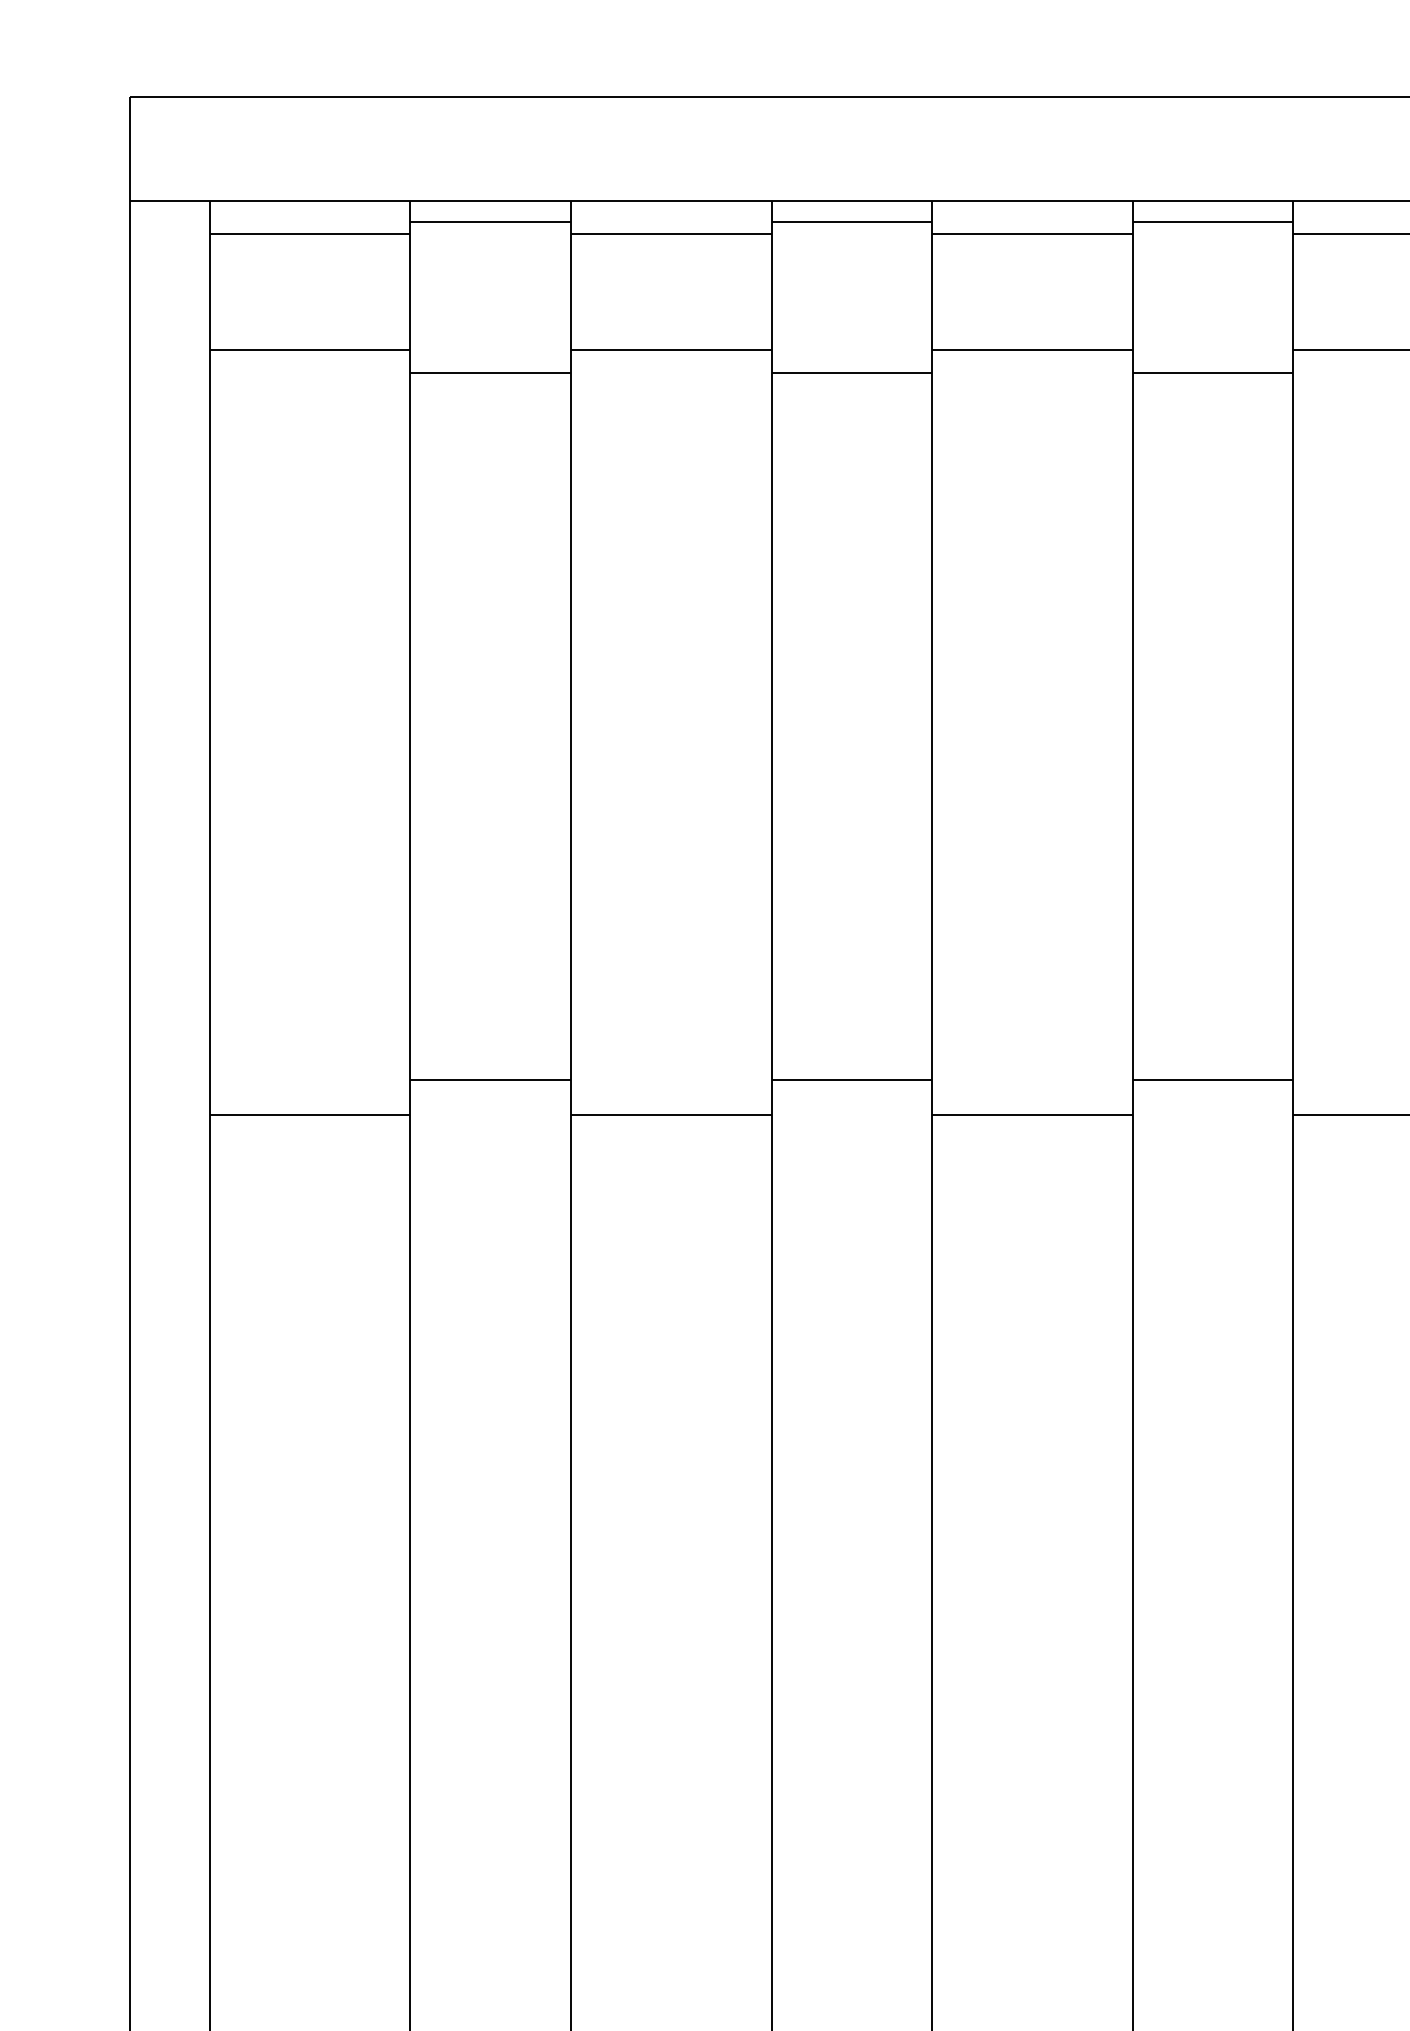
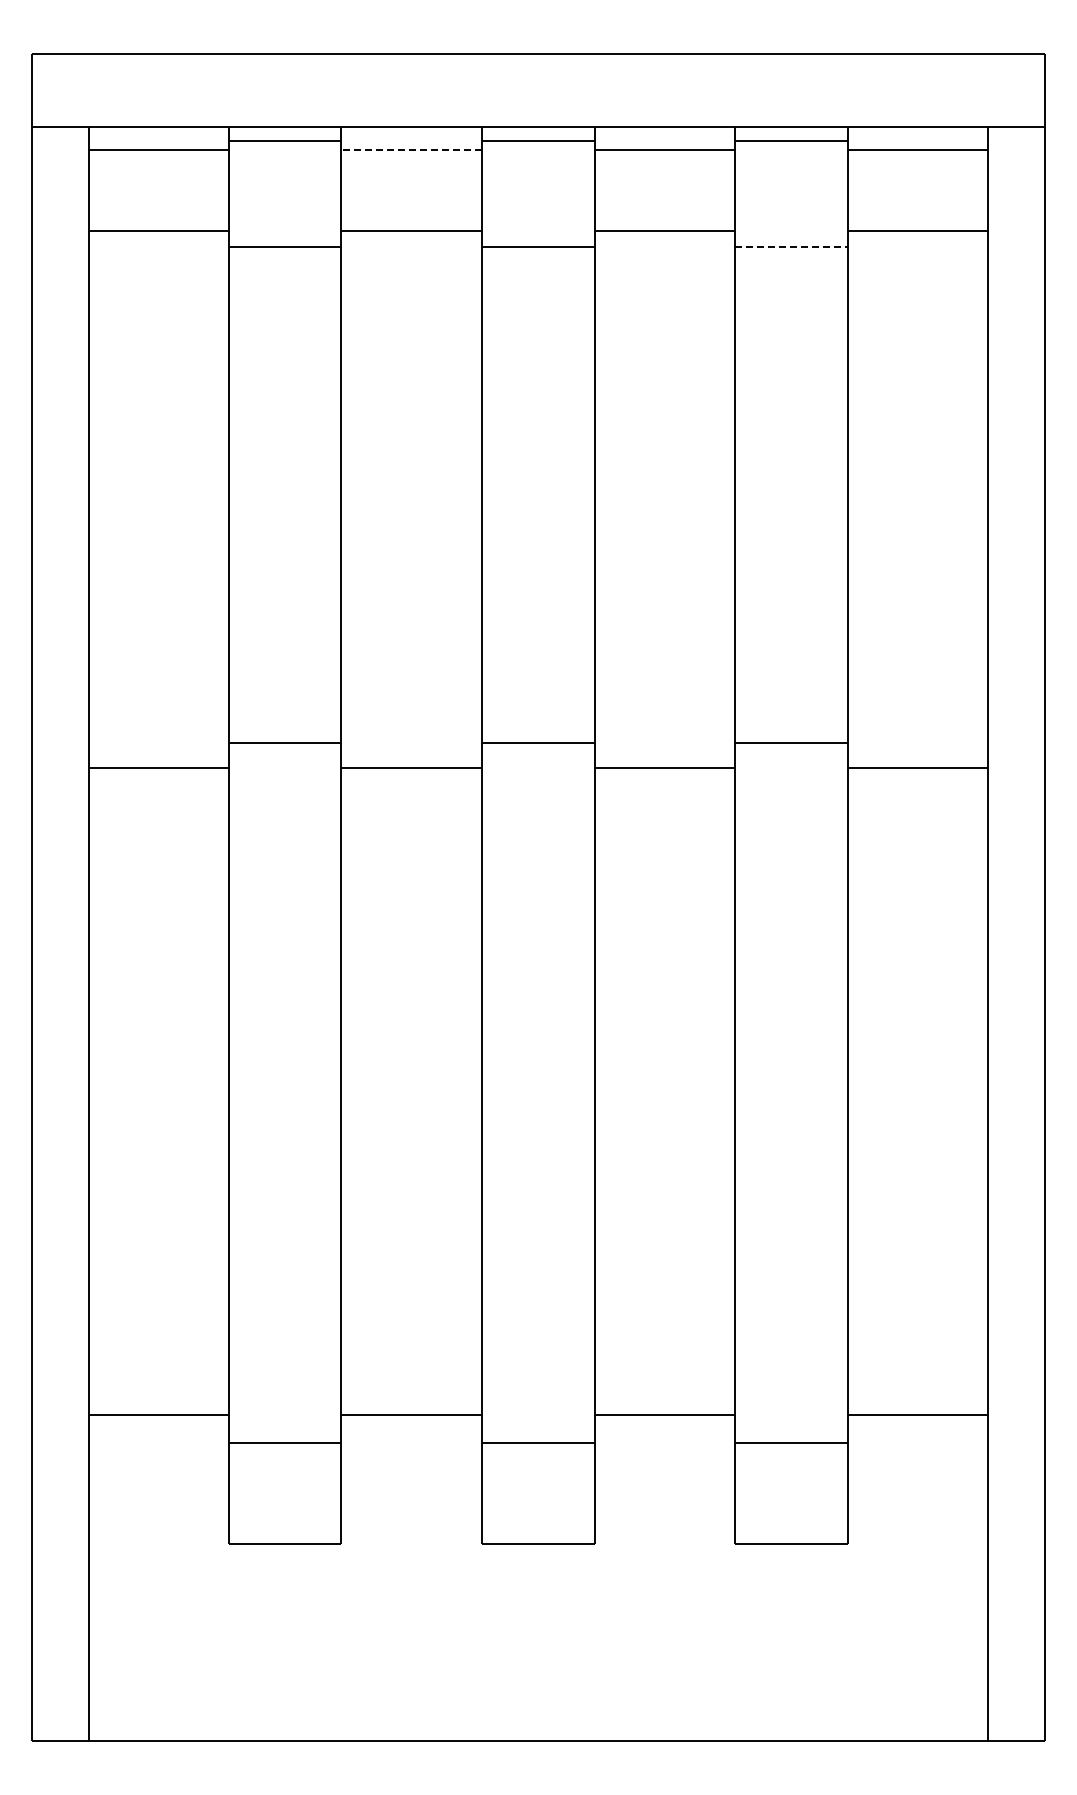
line: (670, 234) -> (411, 150), solid -> dashed
line: (1212, 373) -> (791, 247), solid -> dashed

